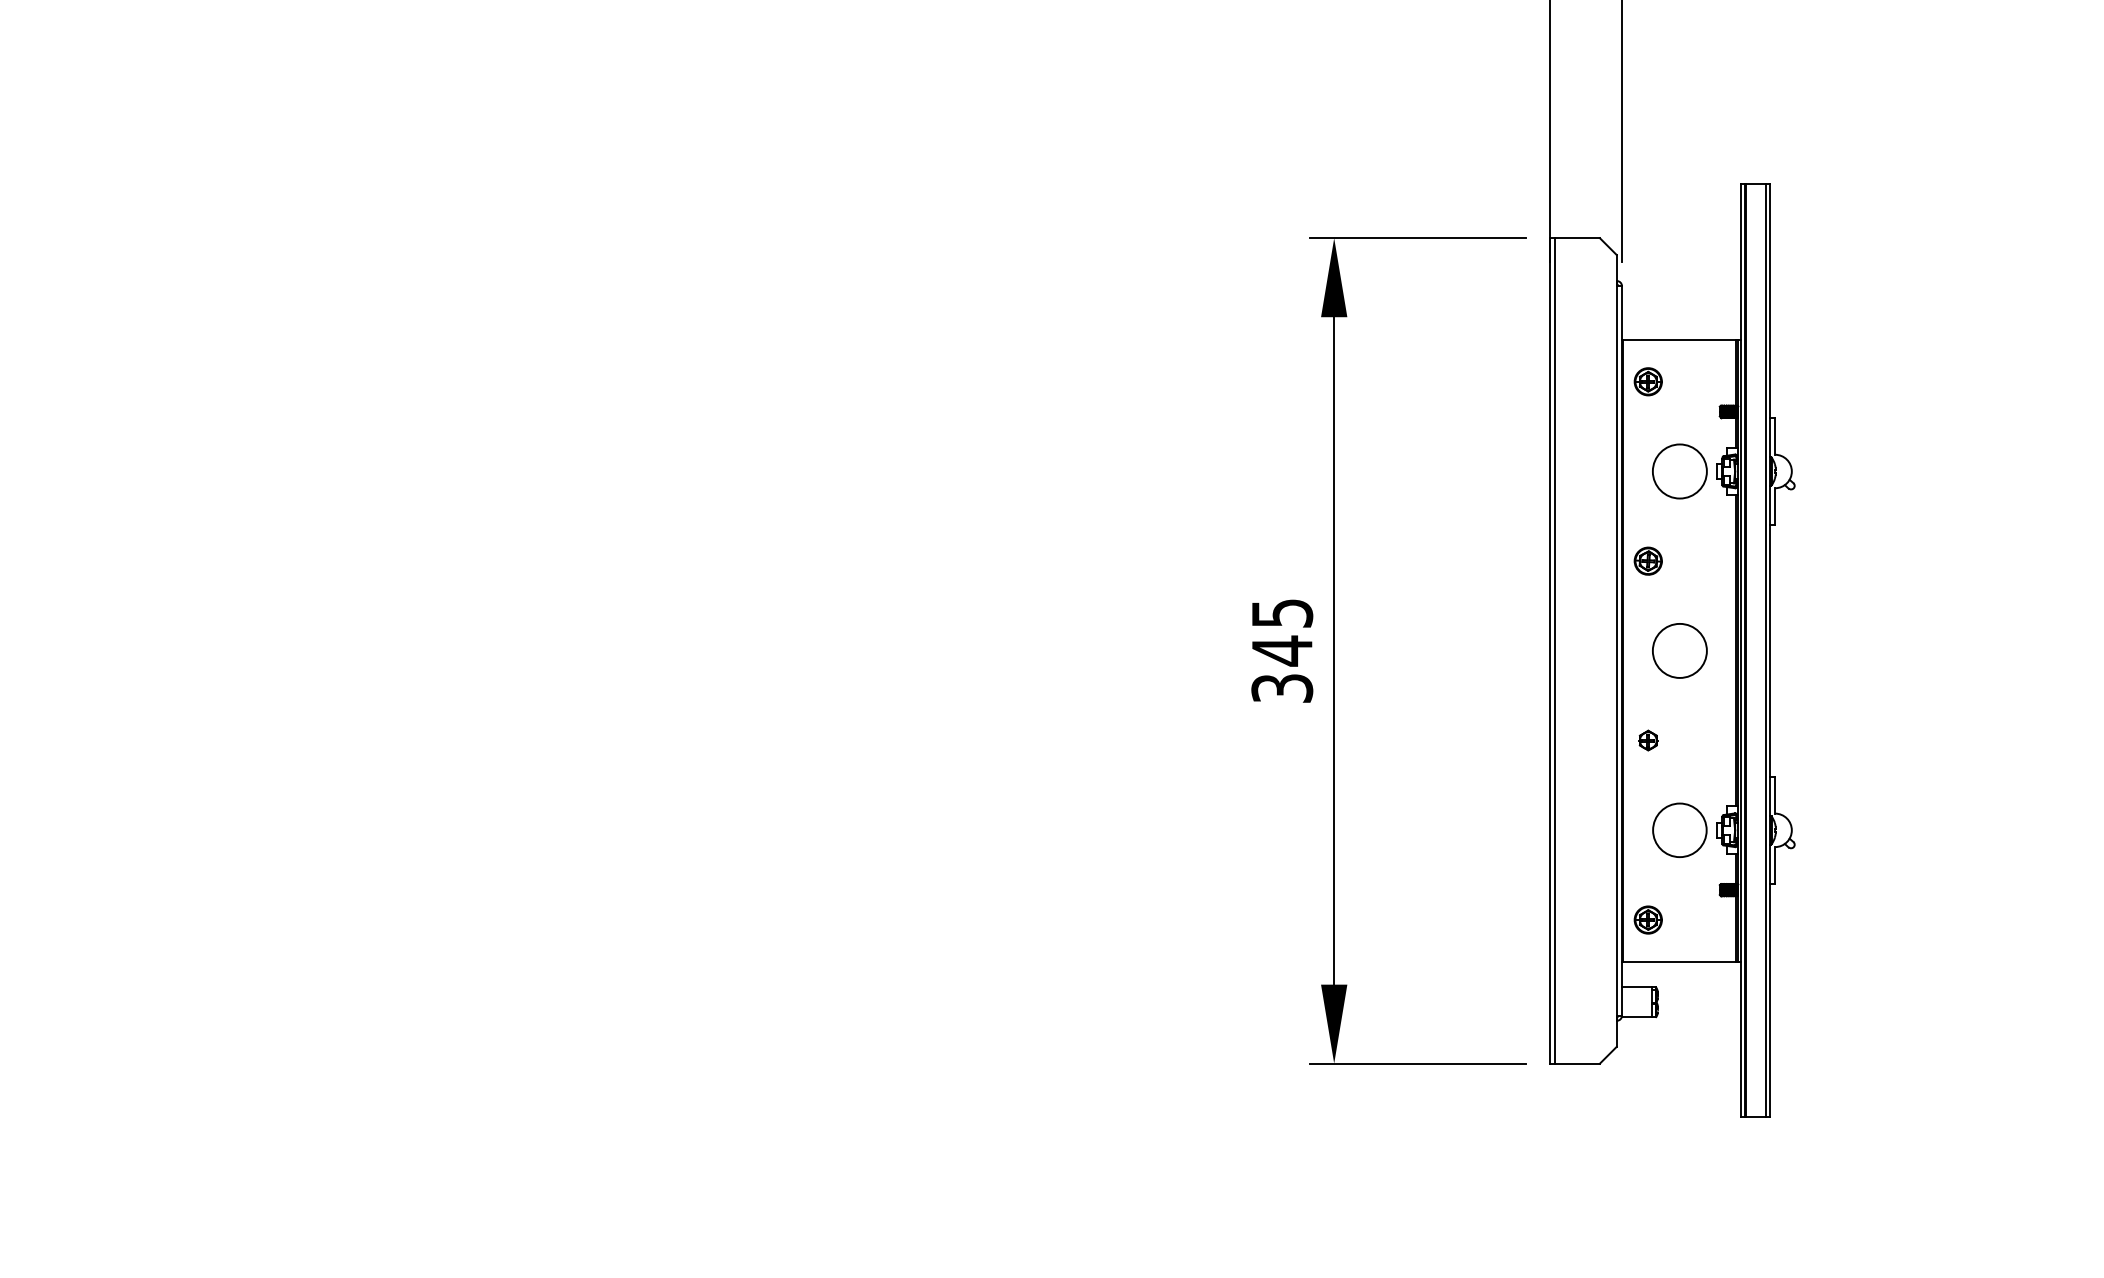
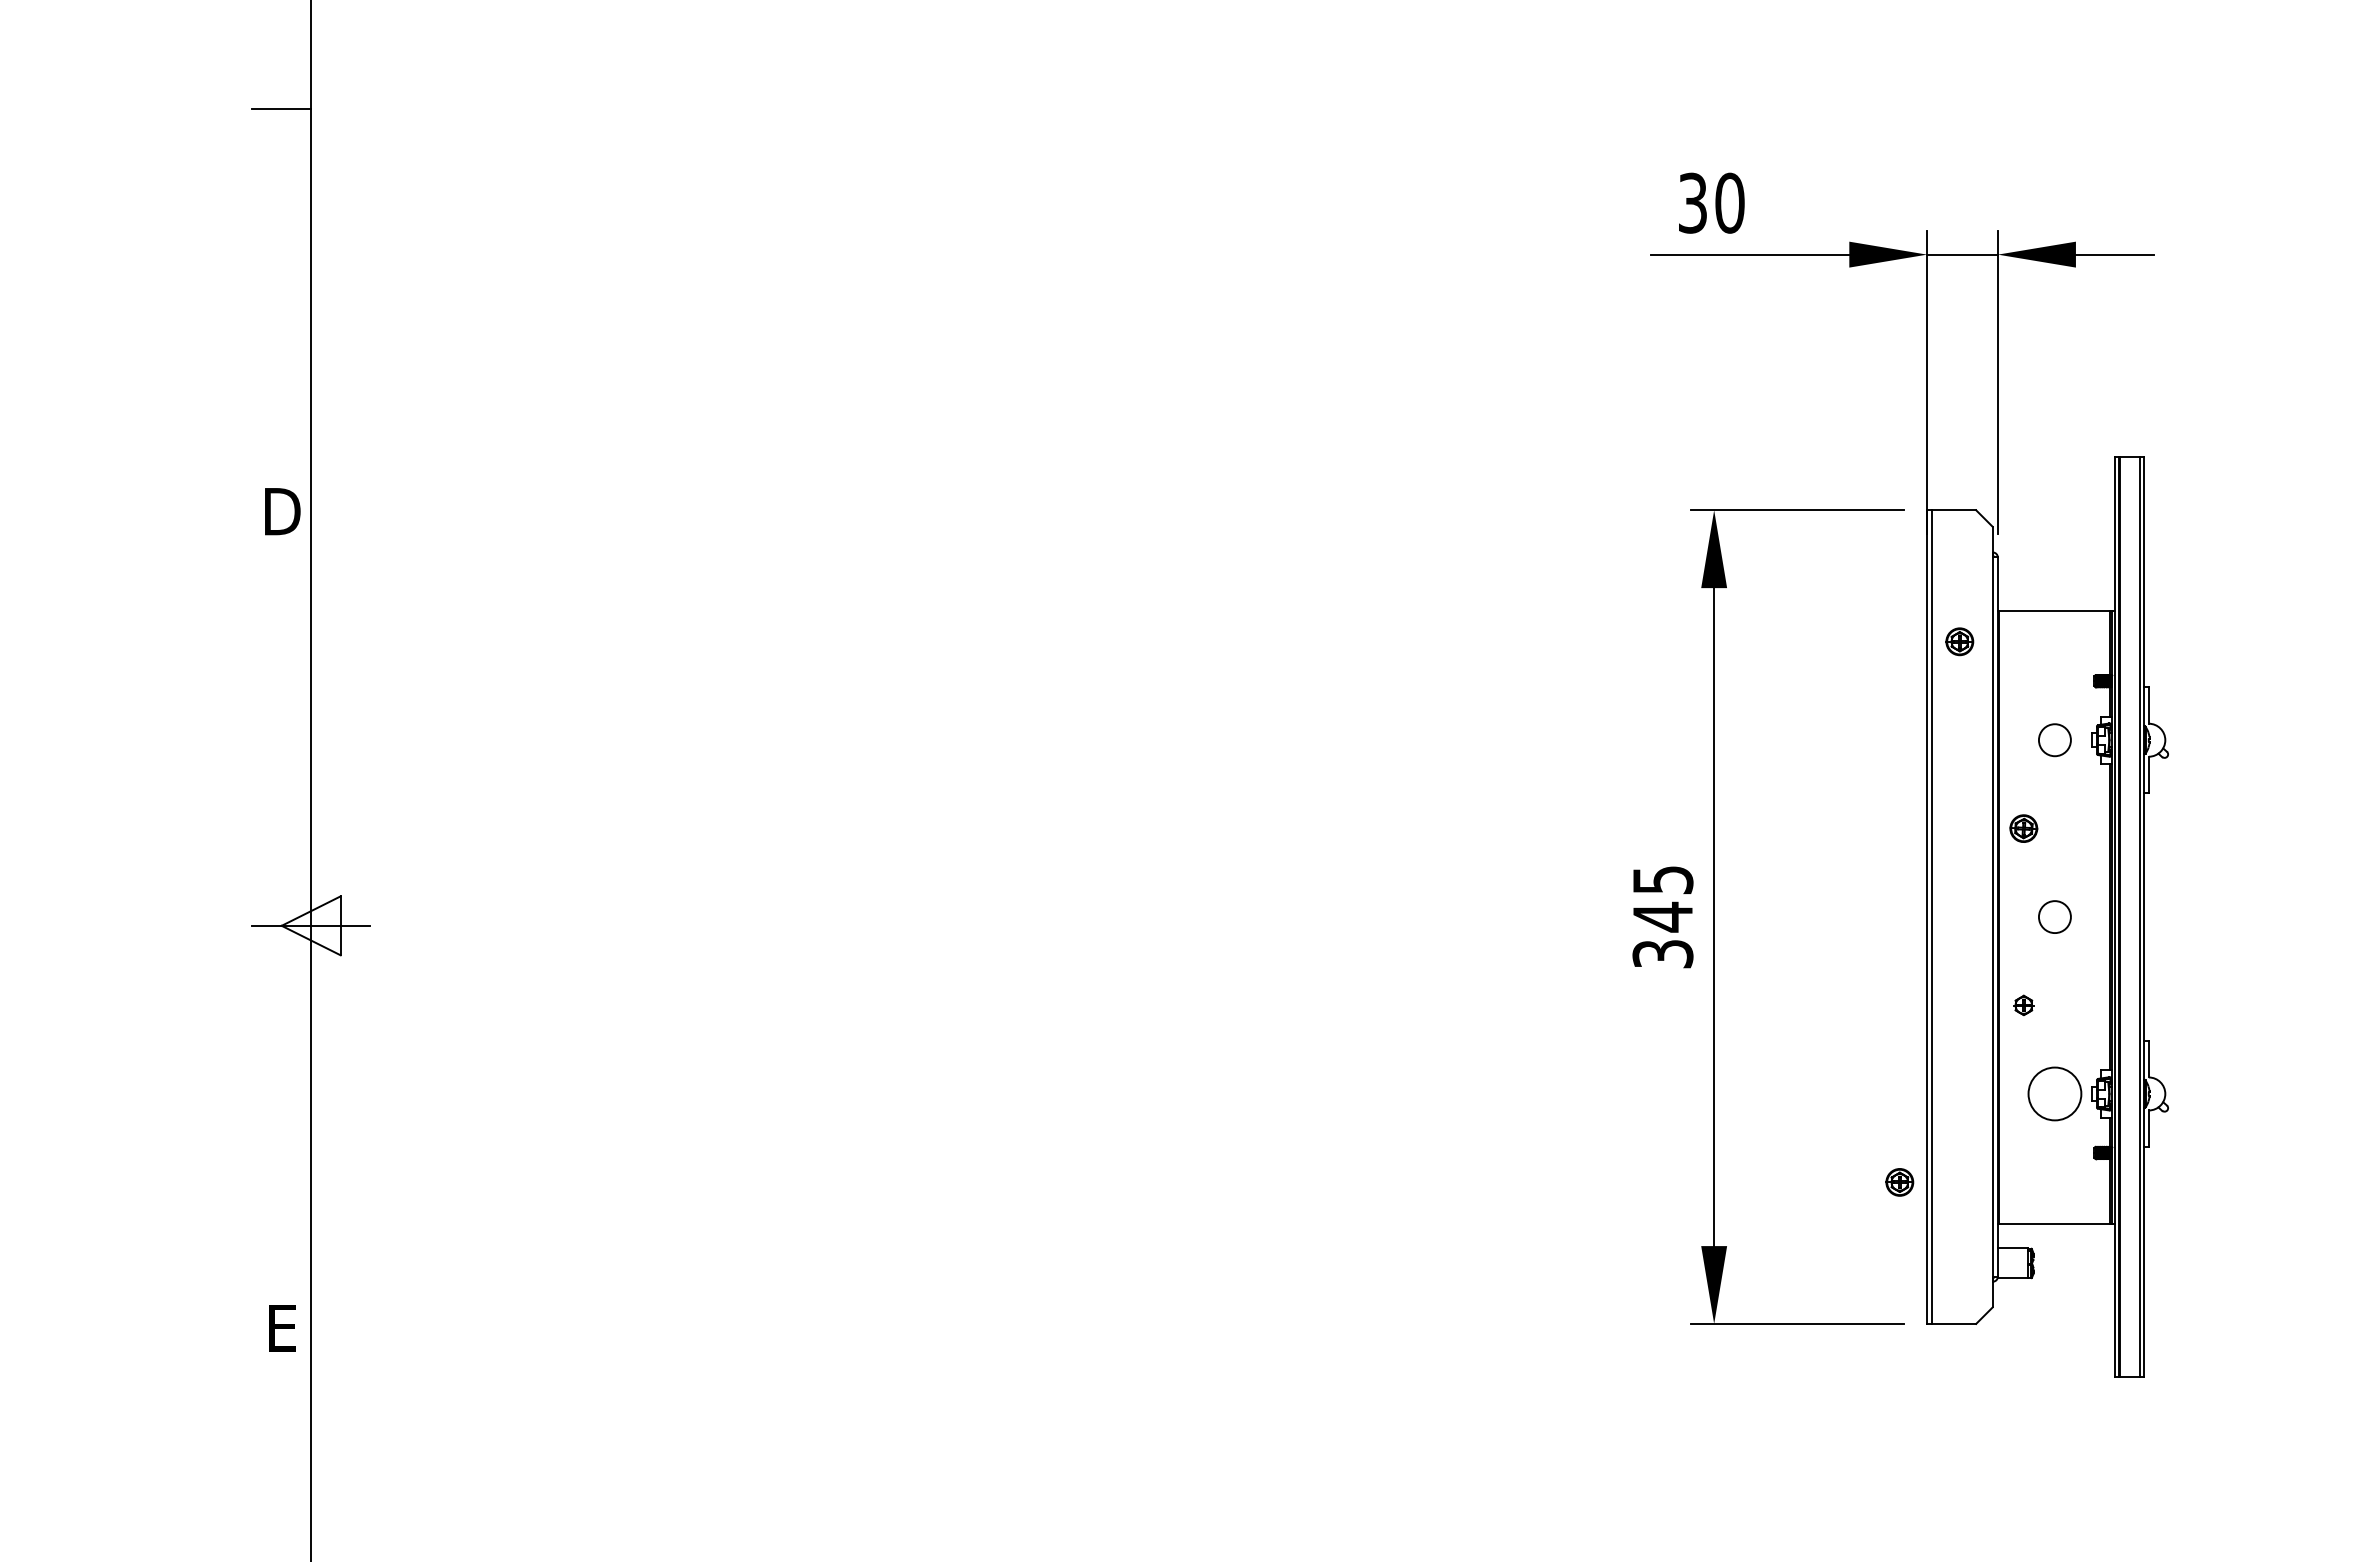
part: (1647, 381) -> (1959, 641), moved
circle: (1679, 470) -> (2054, 739), size x0.6
circle: (1679, 650) -> (2054, 916), size x0.6
part: (1647, 920) -> (1899, 1182), moved

